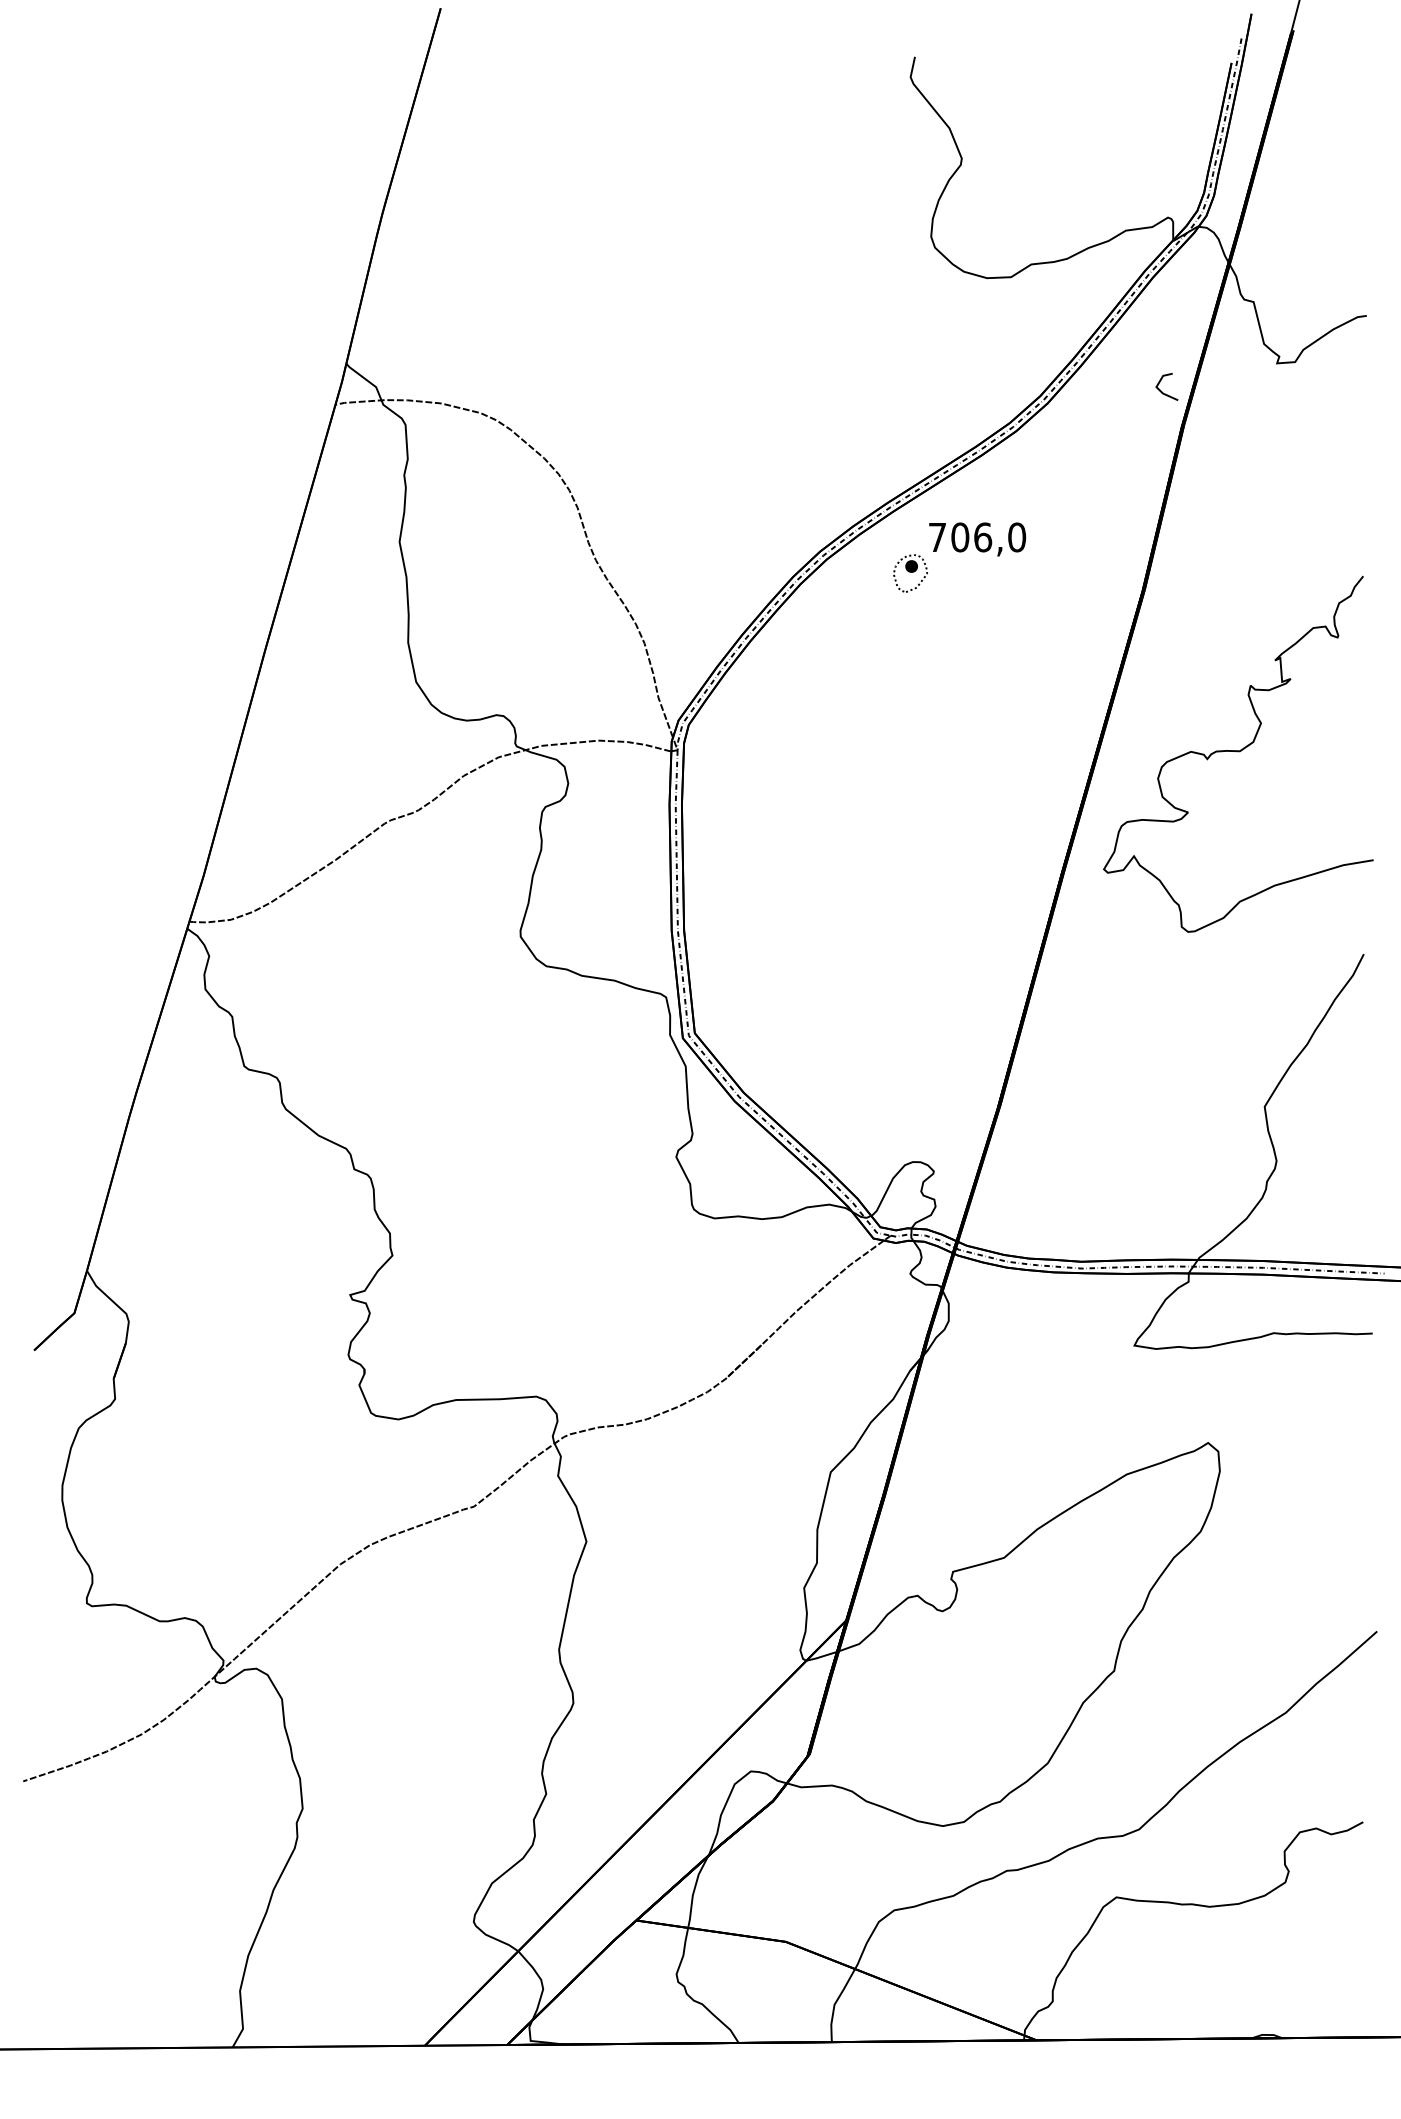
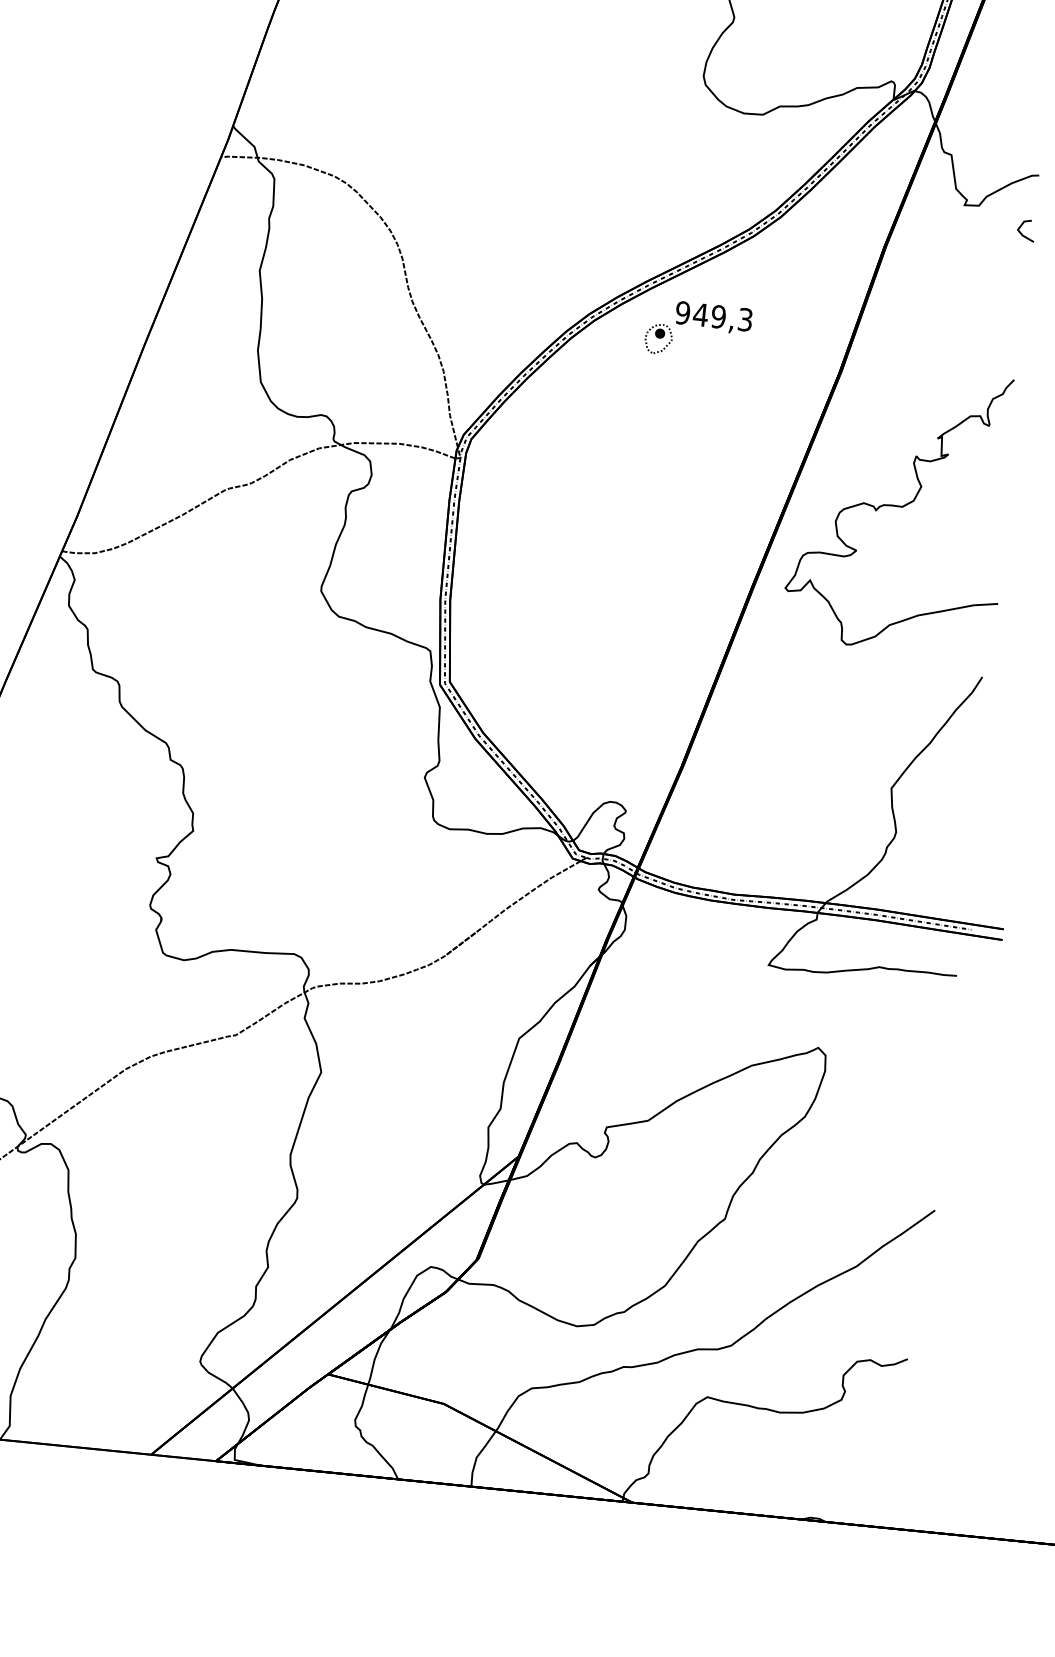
line: (1161, 390) -> (1021, 232), moved
text: (977, 537) -> (714, 316), 706,0 -> 949,3

